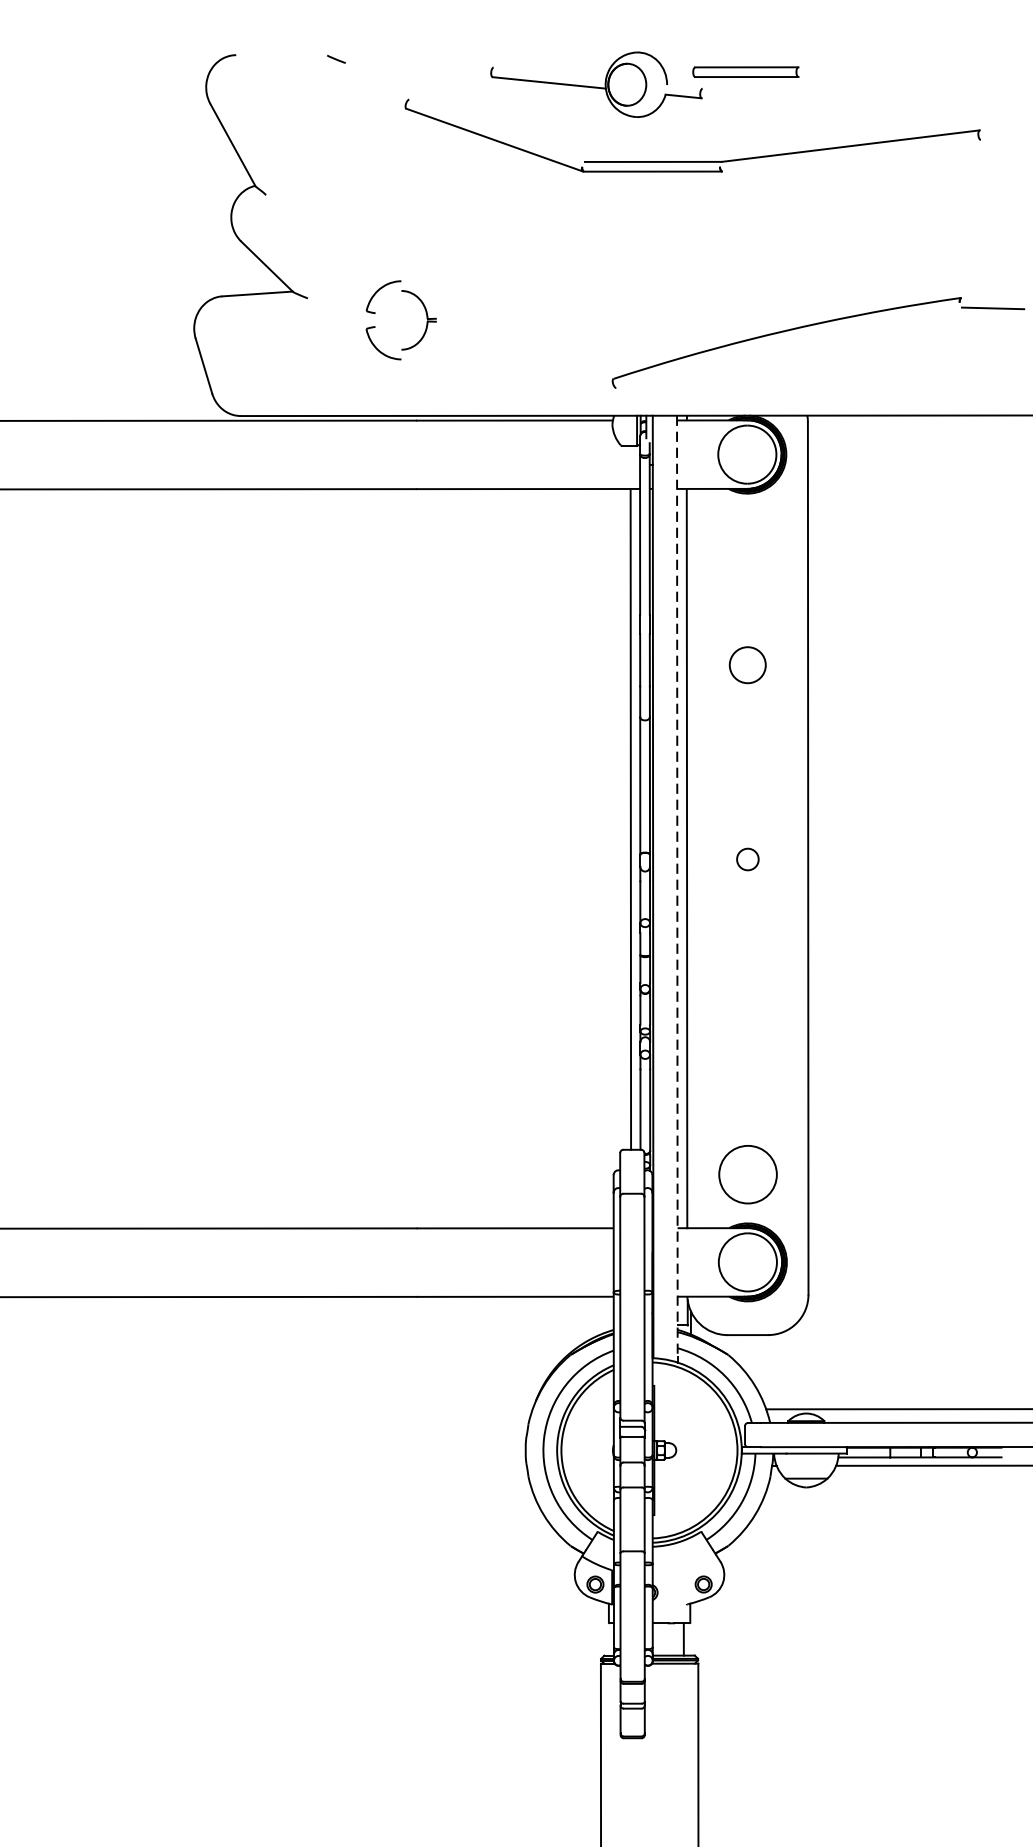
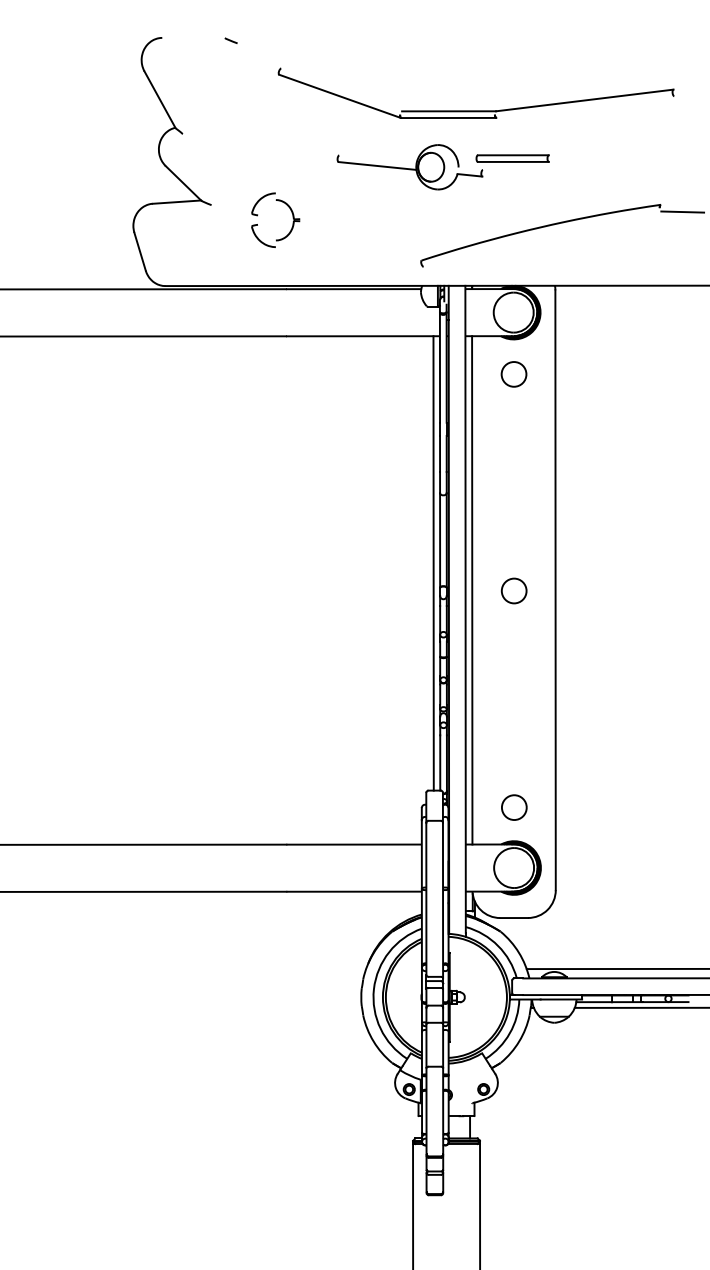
part: (643, 85) -> (442, 167), moved
circle: (747, 665) -> (513, 374), moved
circle: (747, 858) -> (513, 590), size x1.67
line: (677, 886) -> (465, 609), dashed -> solid
circle: (748, 1174) -> (514, 807), size x0.62

